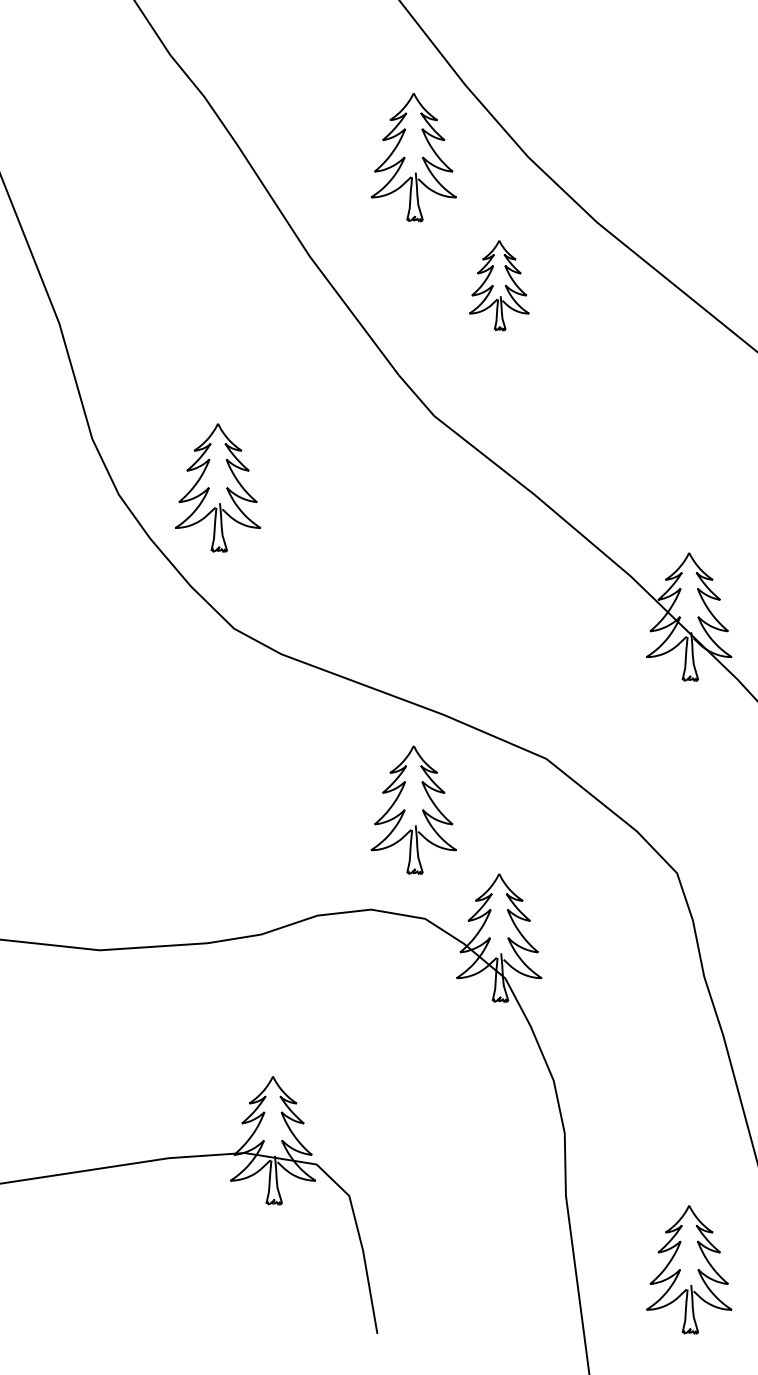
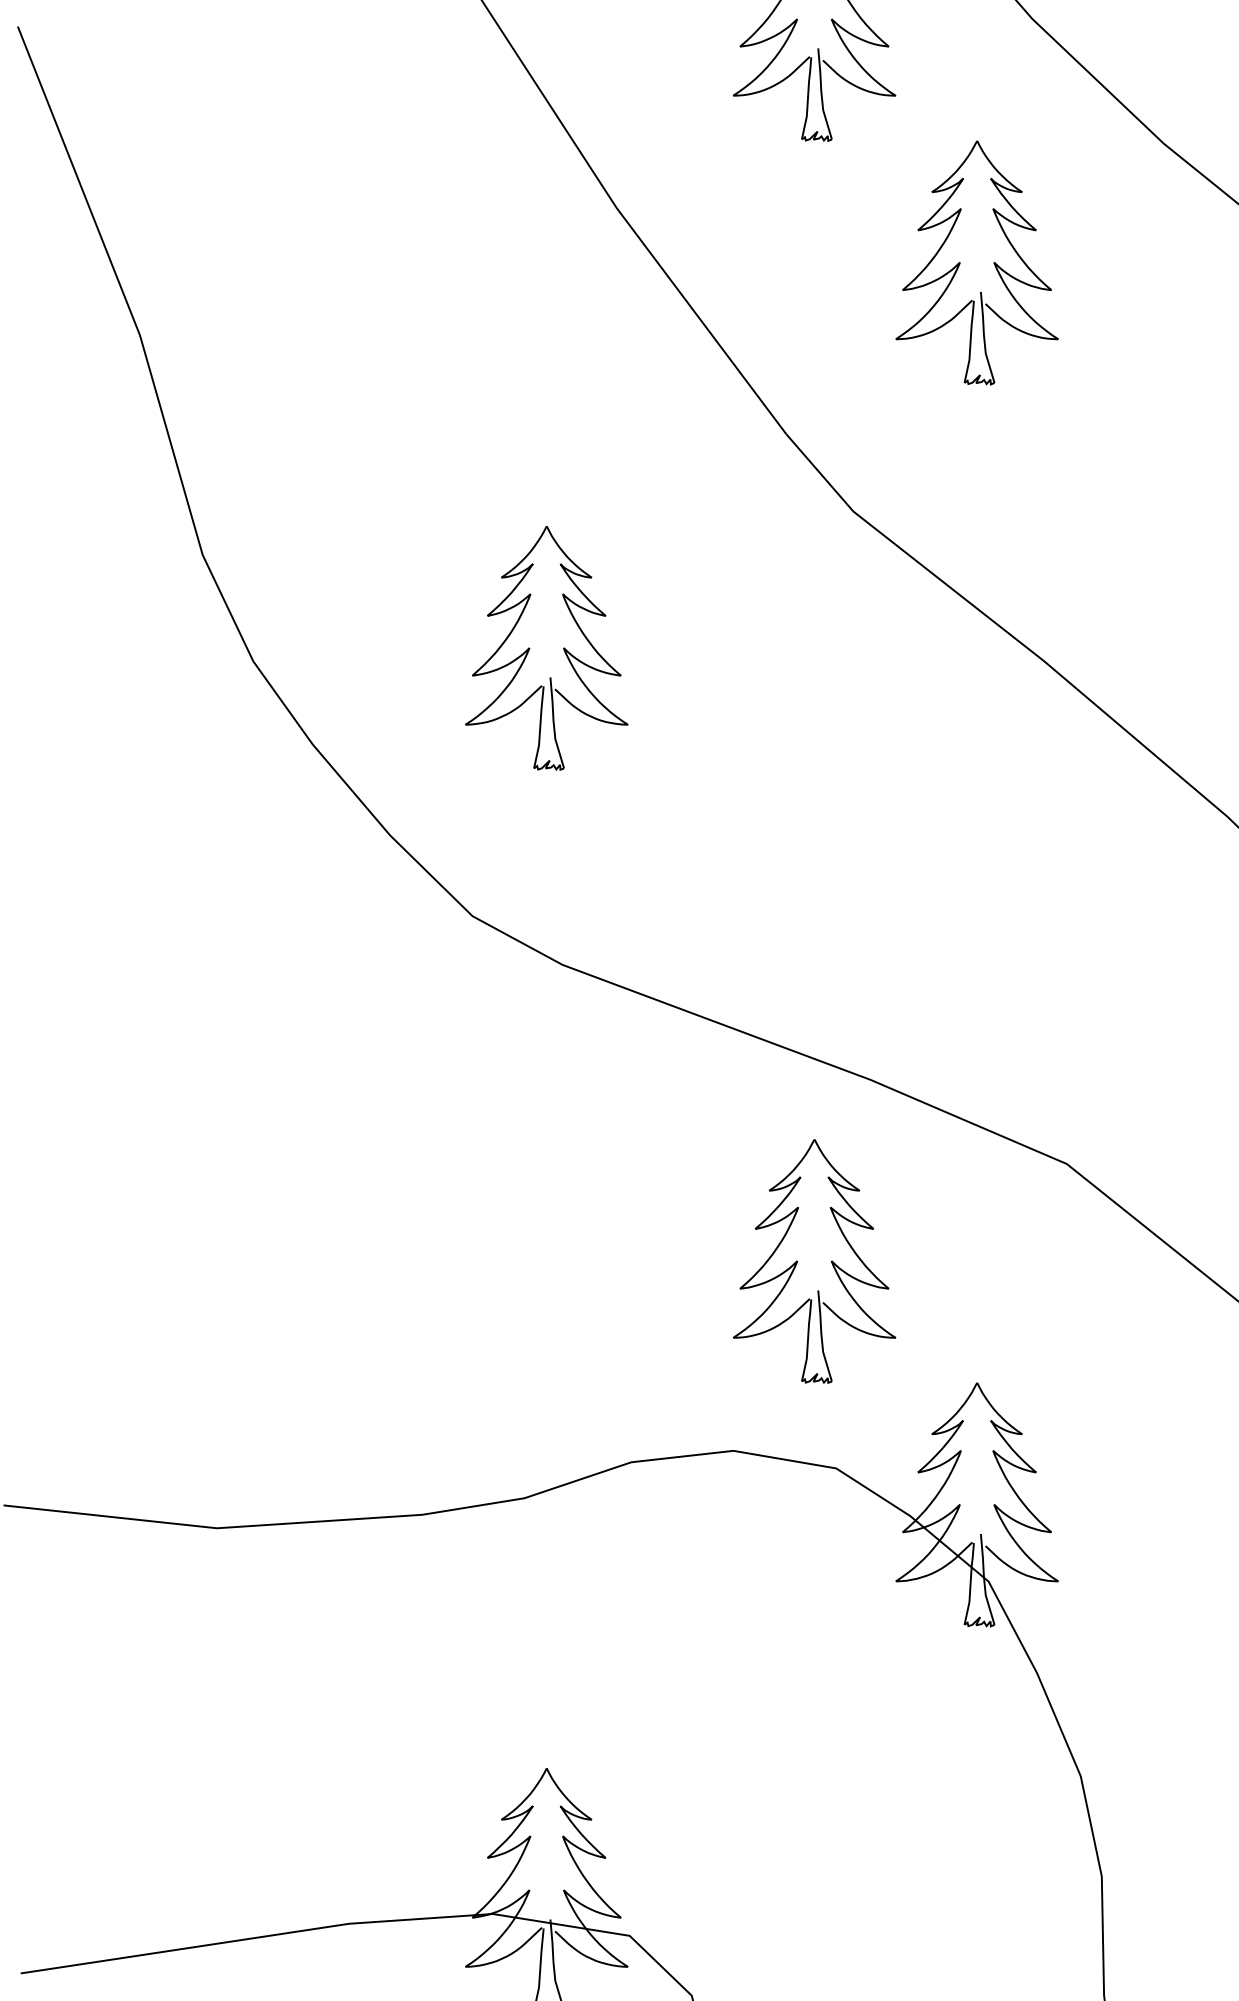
part: (499, 285) -> (977, 263), size x1.43
part: (218, 487) -> (547, 647), moved

